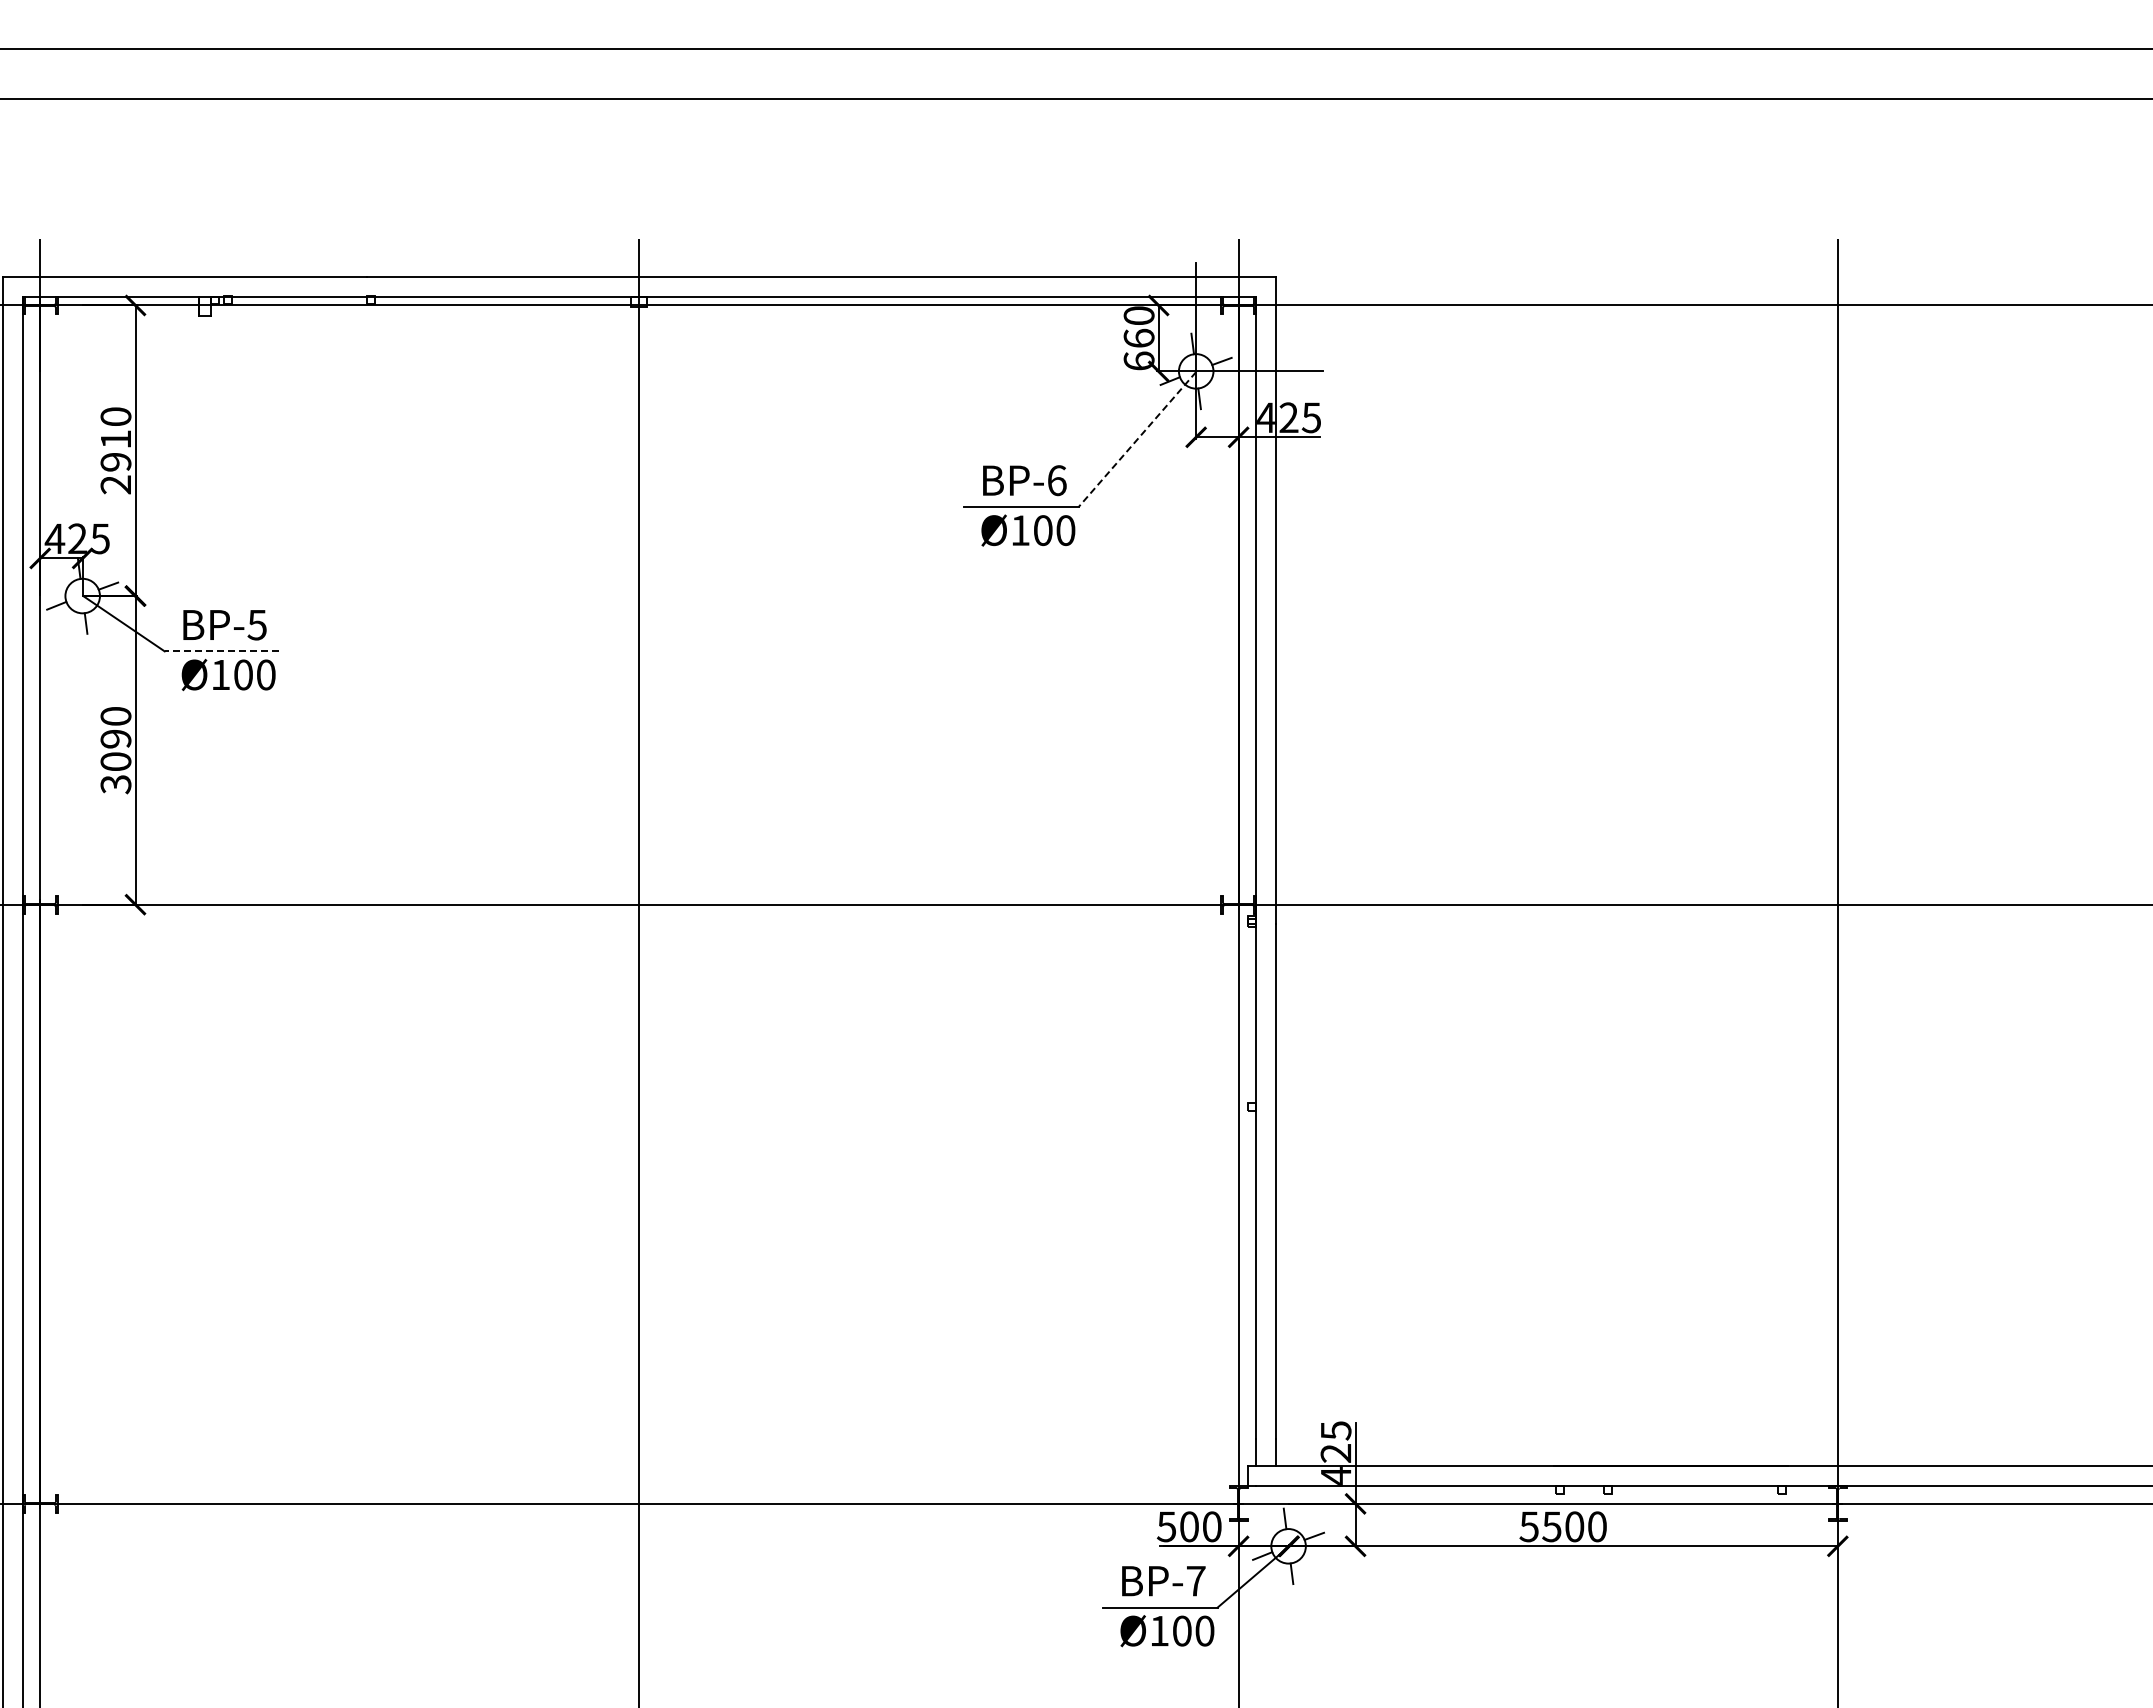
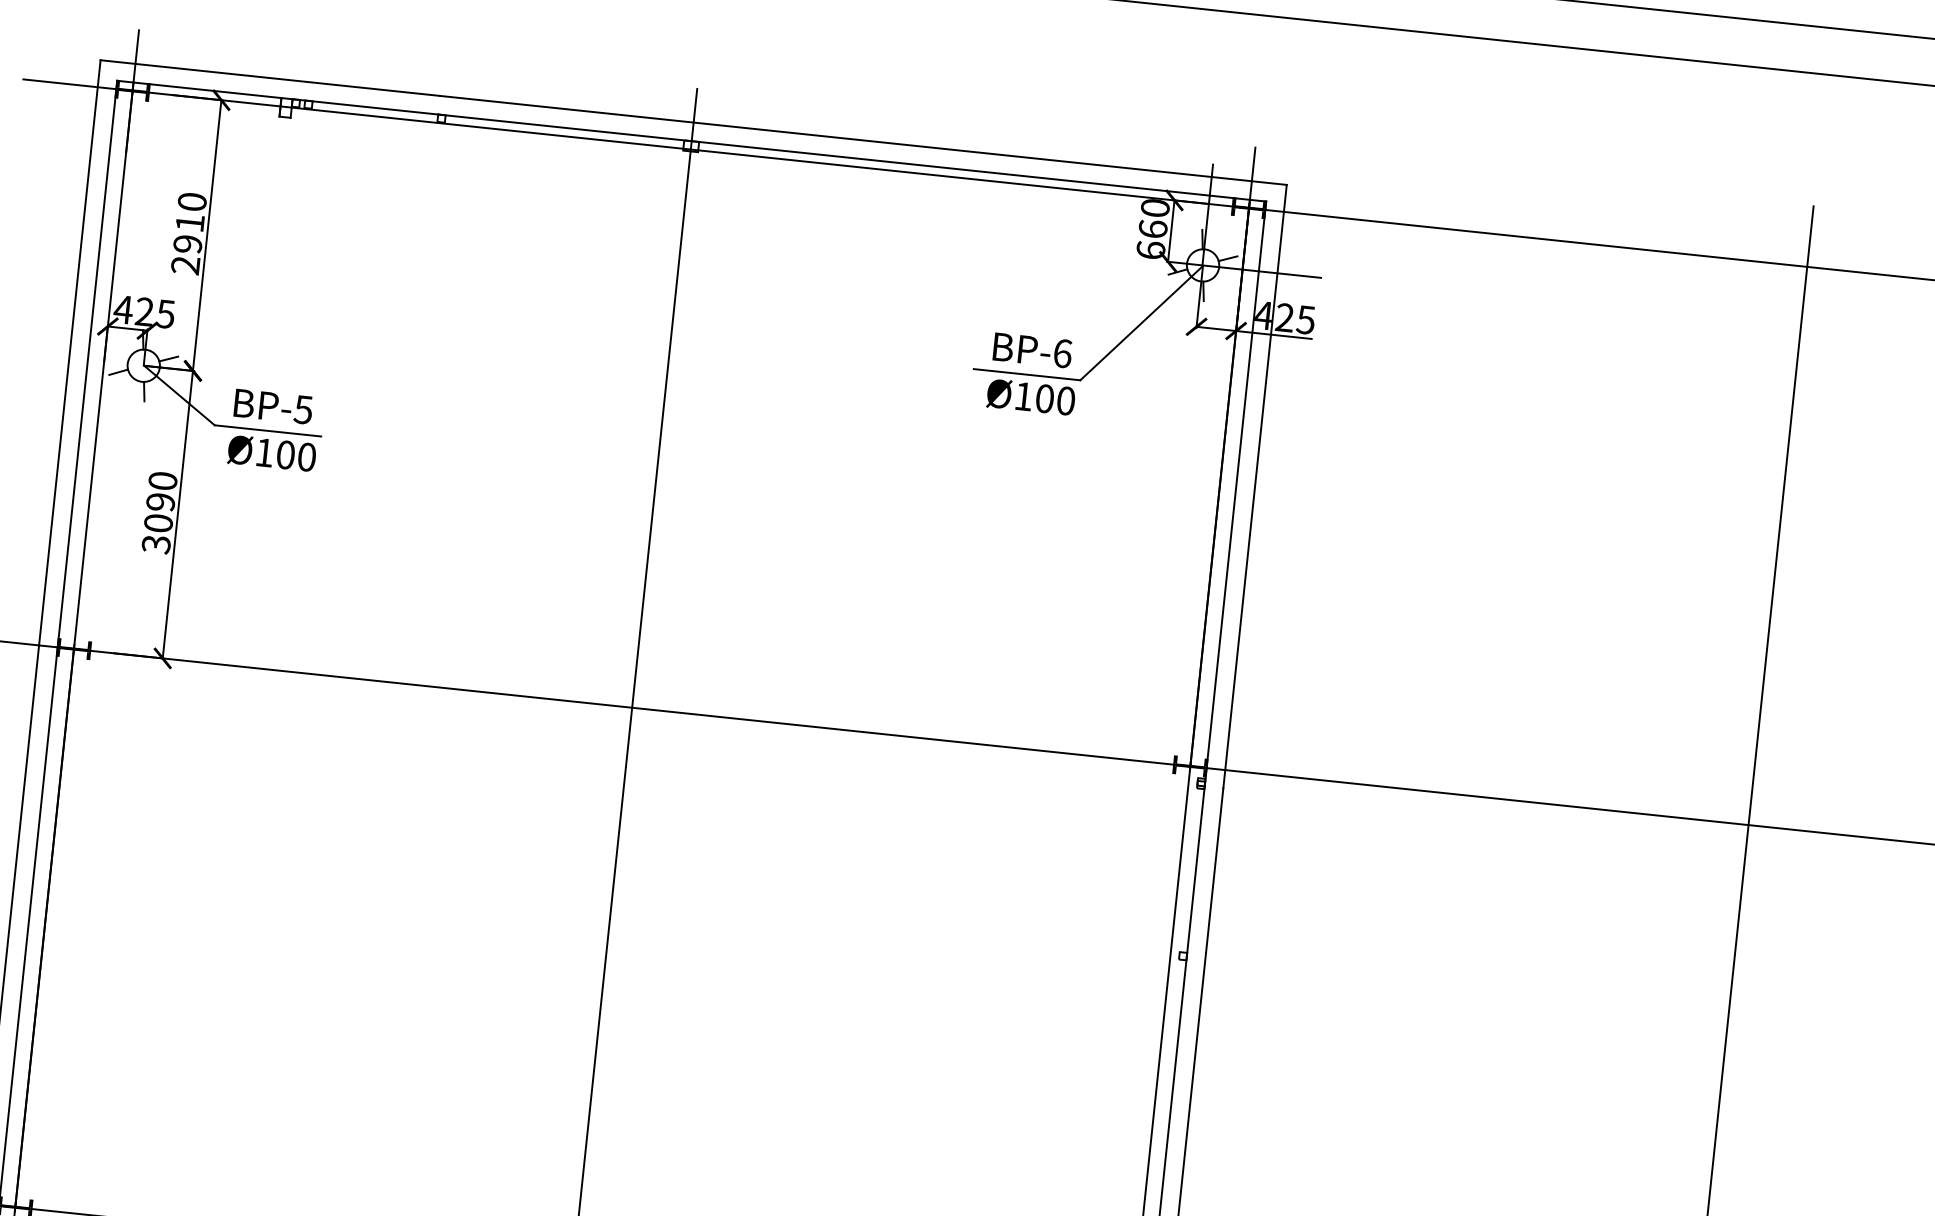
line: (1137, 439) -> (1141, 323), dashed -> solid
line: (221, 651) -> (267, 430), dashed -> solid

